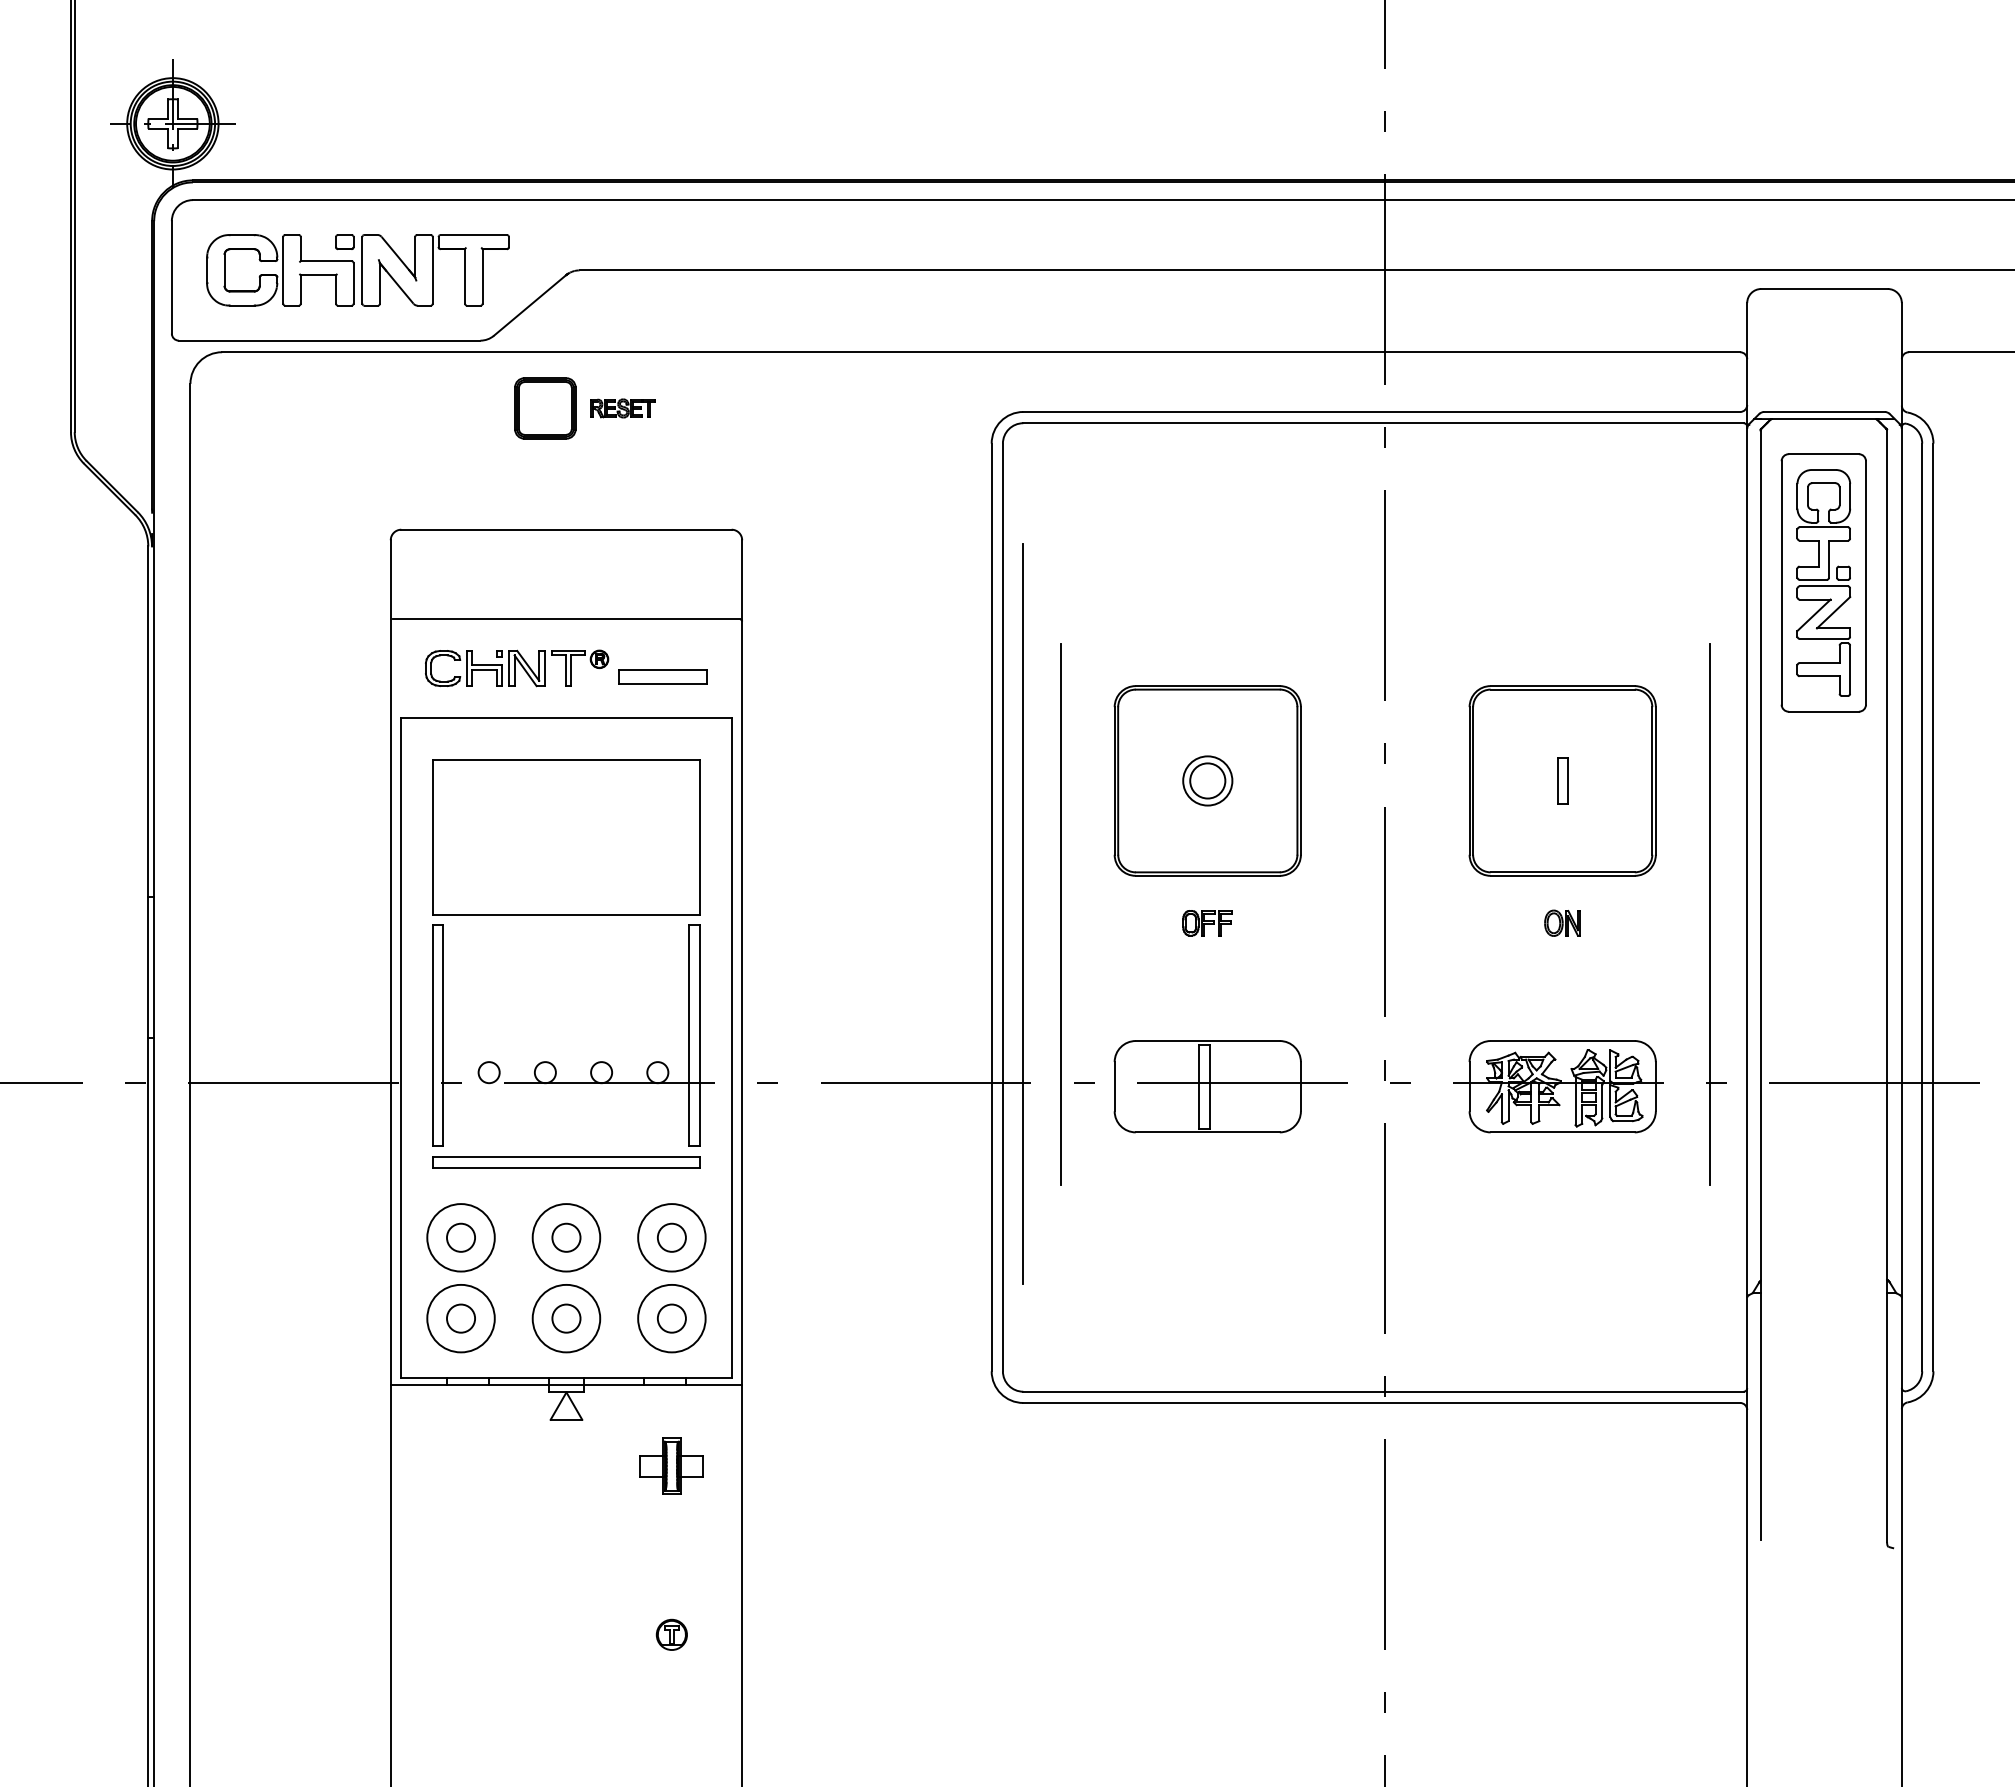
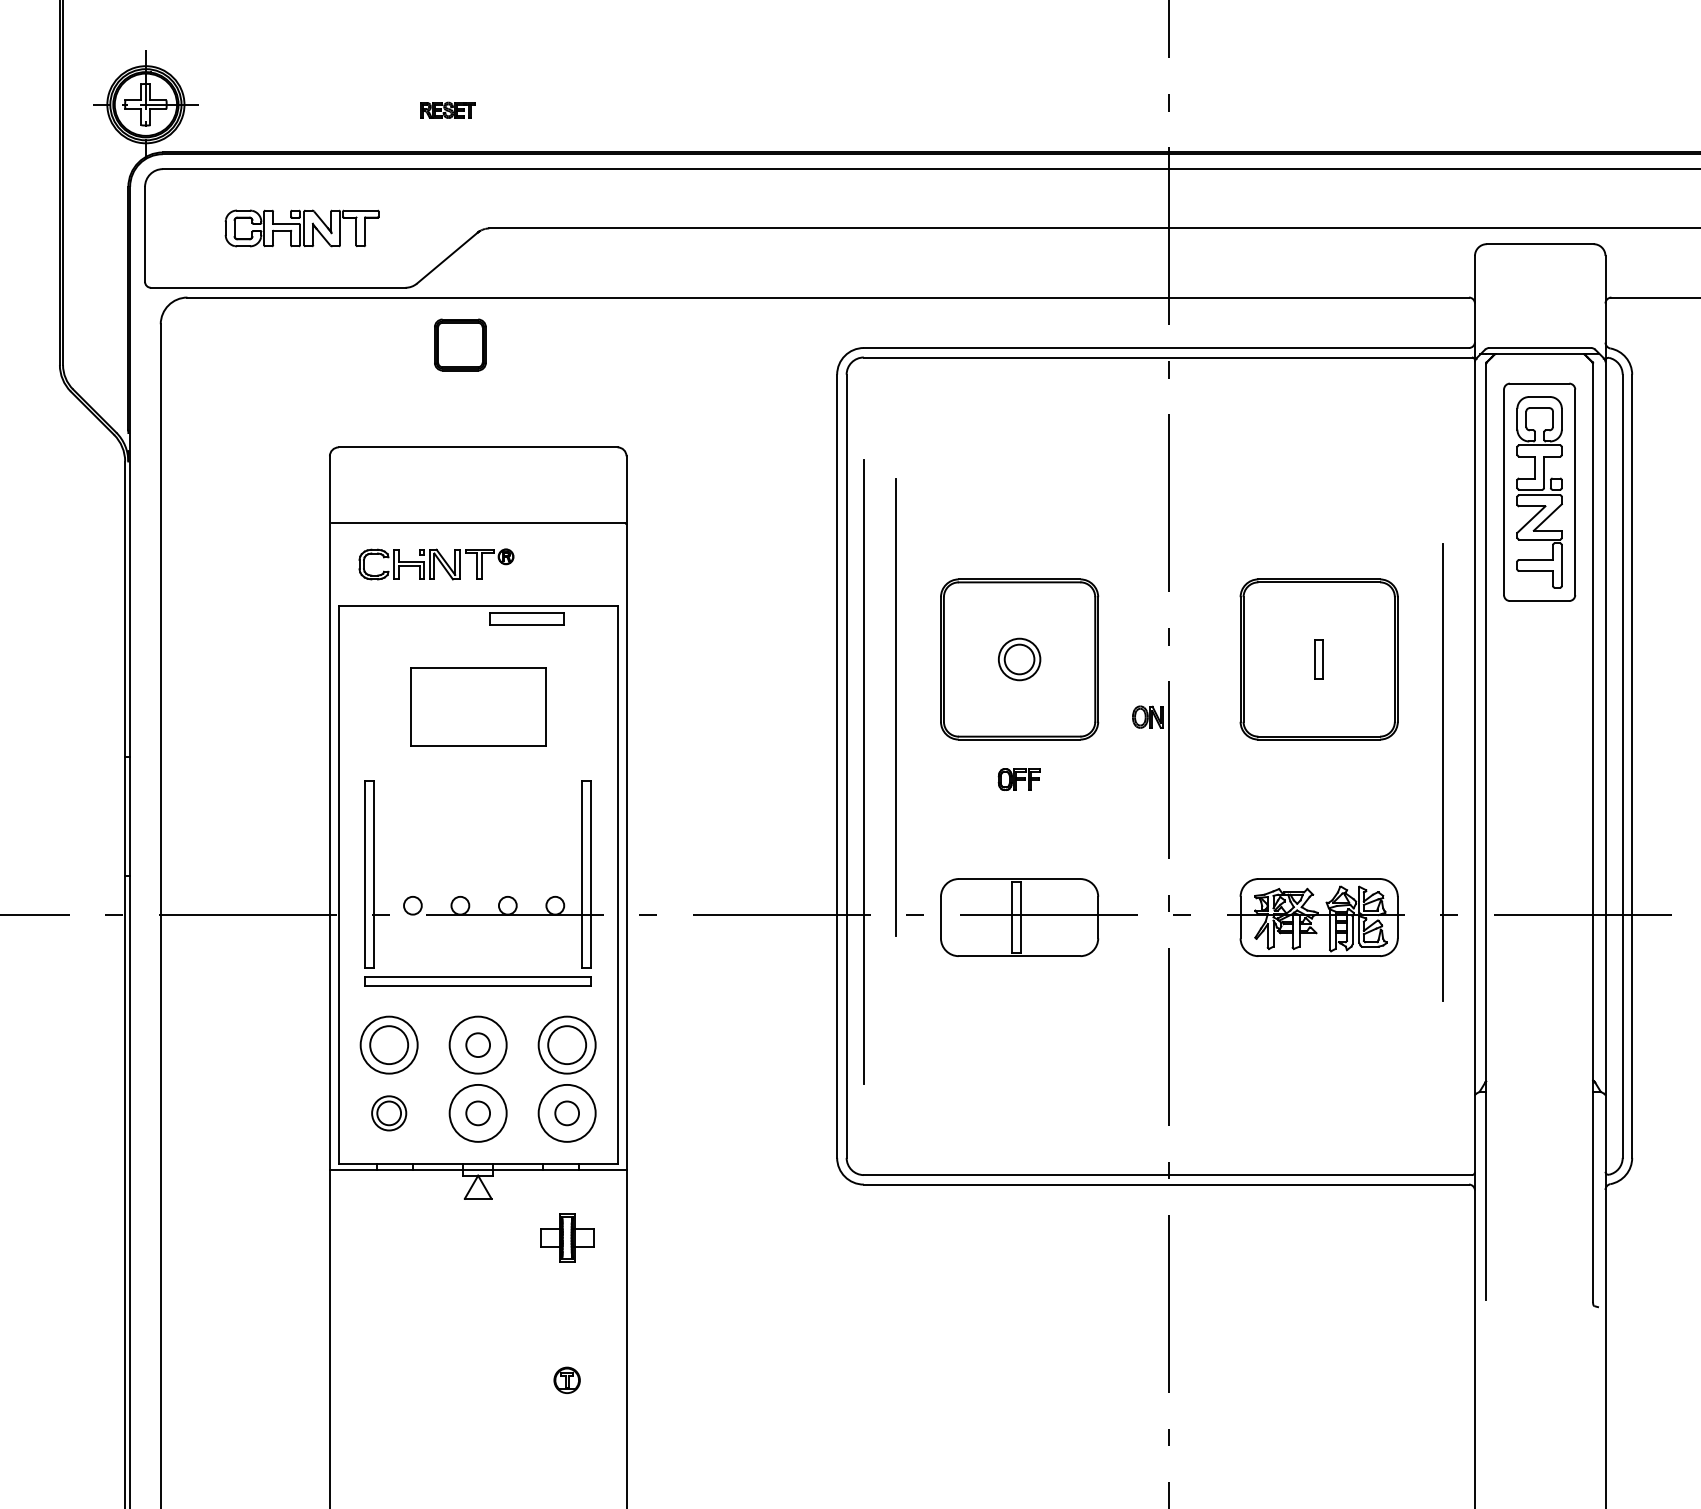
part: (357, 270) -> (301, 228), size x0.6
part: (622, 408) -> (447, 110), moved
part: (662, 676) -> (526, 618), moved
part: (566, 837) -> (478, 707), size x0.6
line: (1060, 914) -> (895, 707), moved
part: (1562, 922) -> (1147, 716), moved
circle: (461, 1237) -> (389, 1044), size x1.6
circle: (671, 1237) -> (566, 1044), size x1.6
circle: (460, 1318) -> (388, 1113), size x0.6

